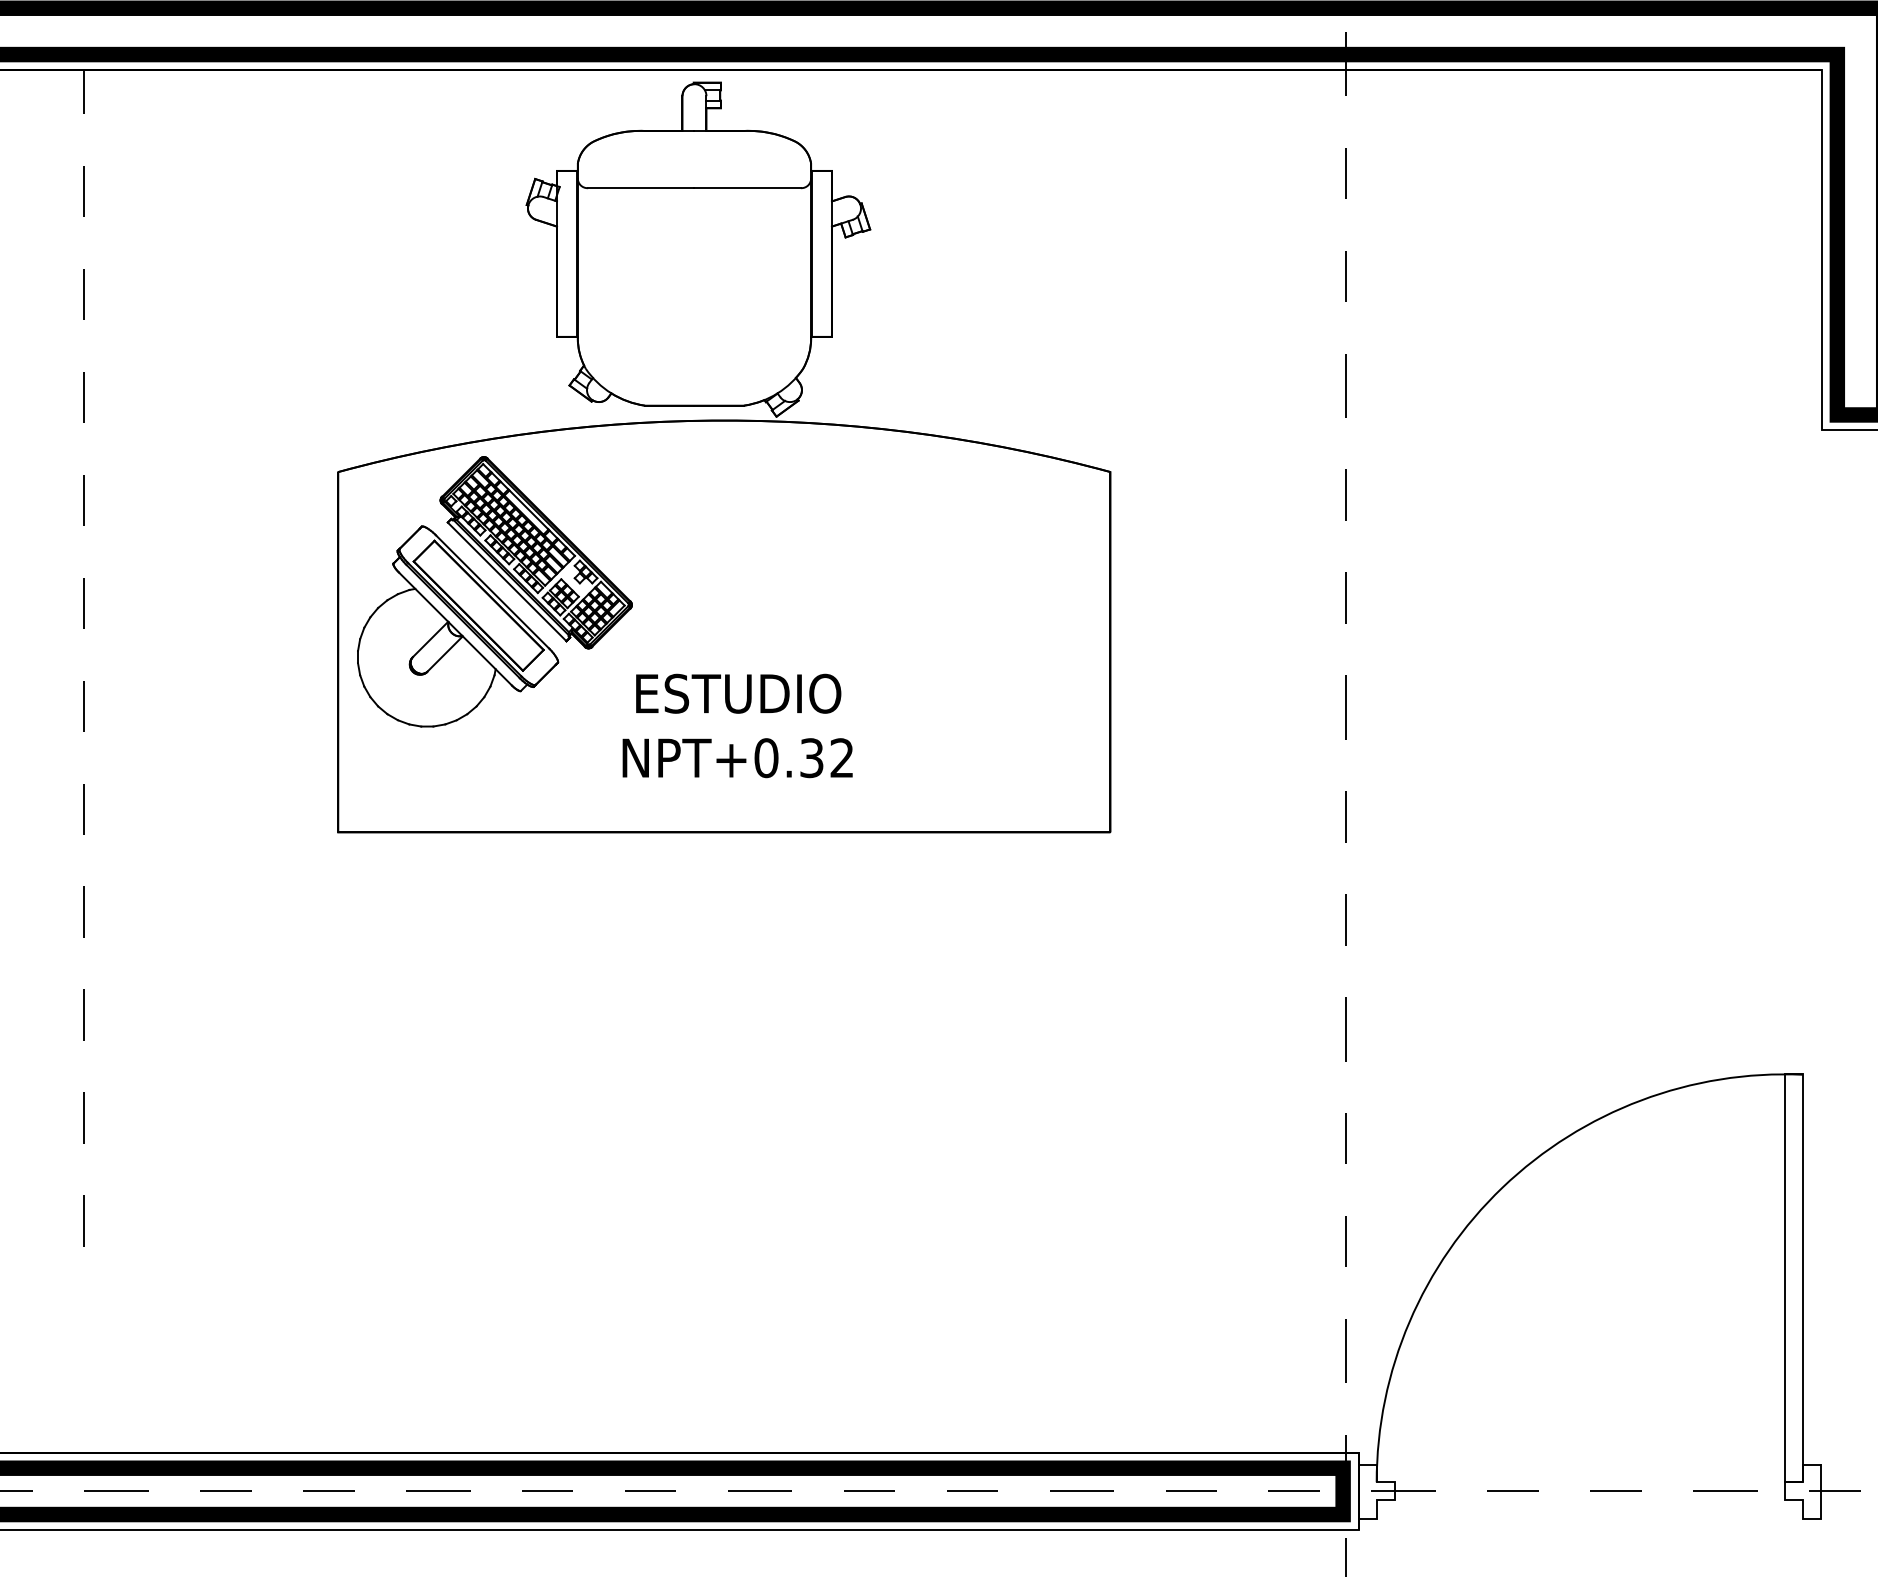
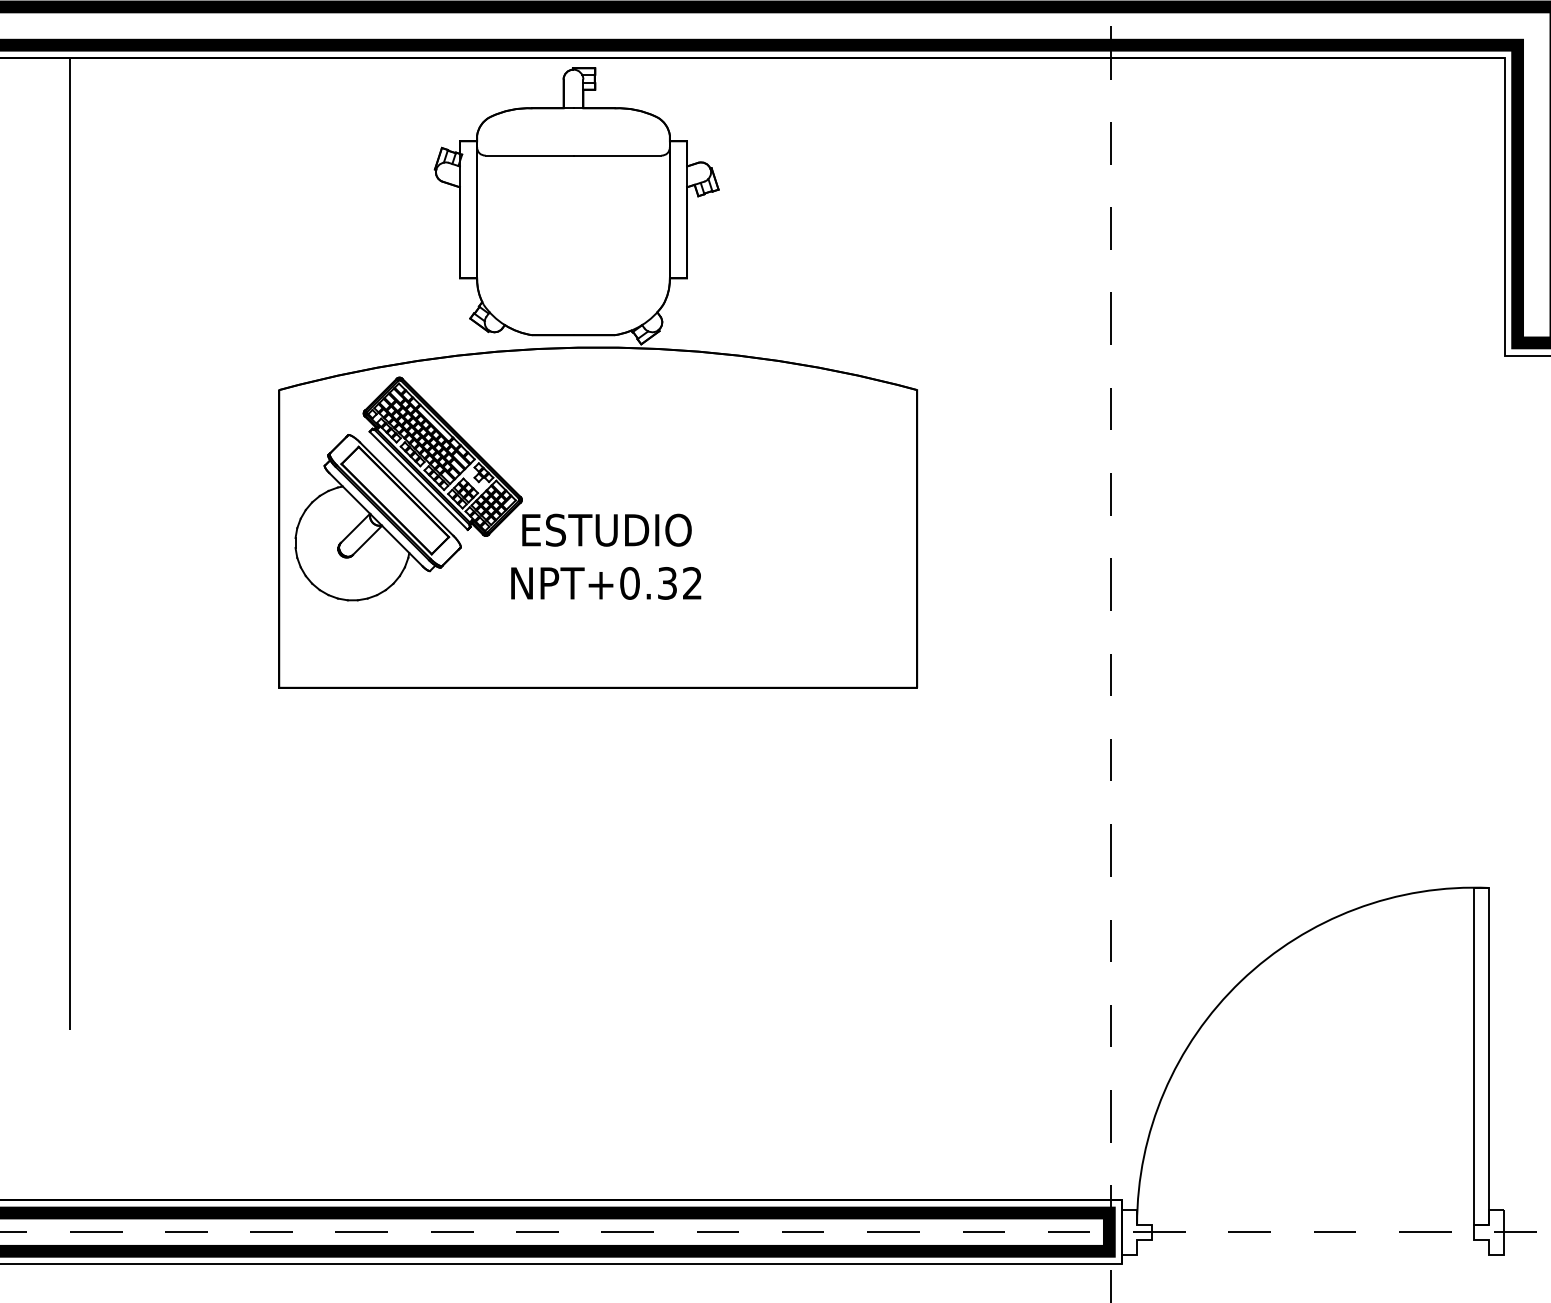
line: (84, 657) -> (69, 543), dashed -> solid
text: (738, 725) -> (606, 556), moved

